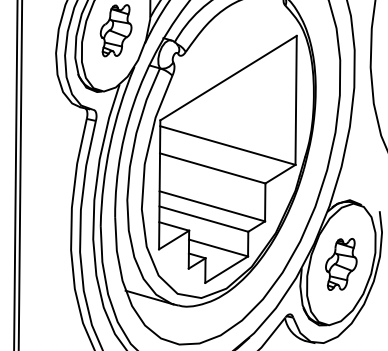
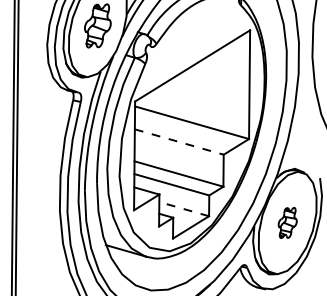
line: (212, 168) -> (179, 142), solid -> dashed
line: (218, 248) -> (184, 209), solid -> dashed
part: (341, 264) -> (287, 223), size x0.7

